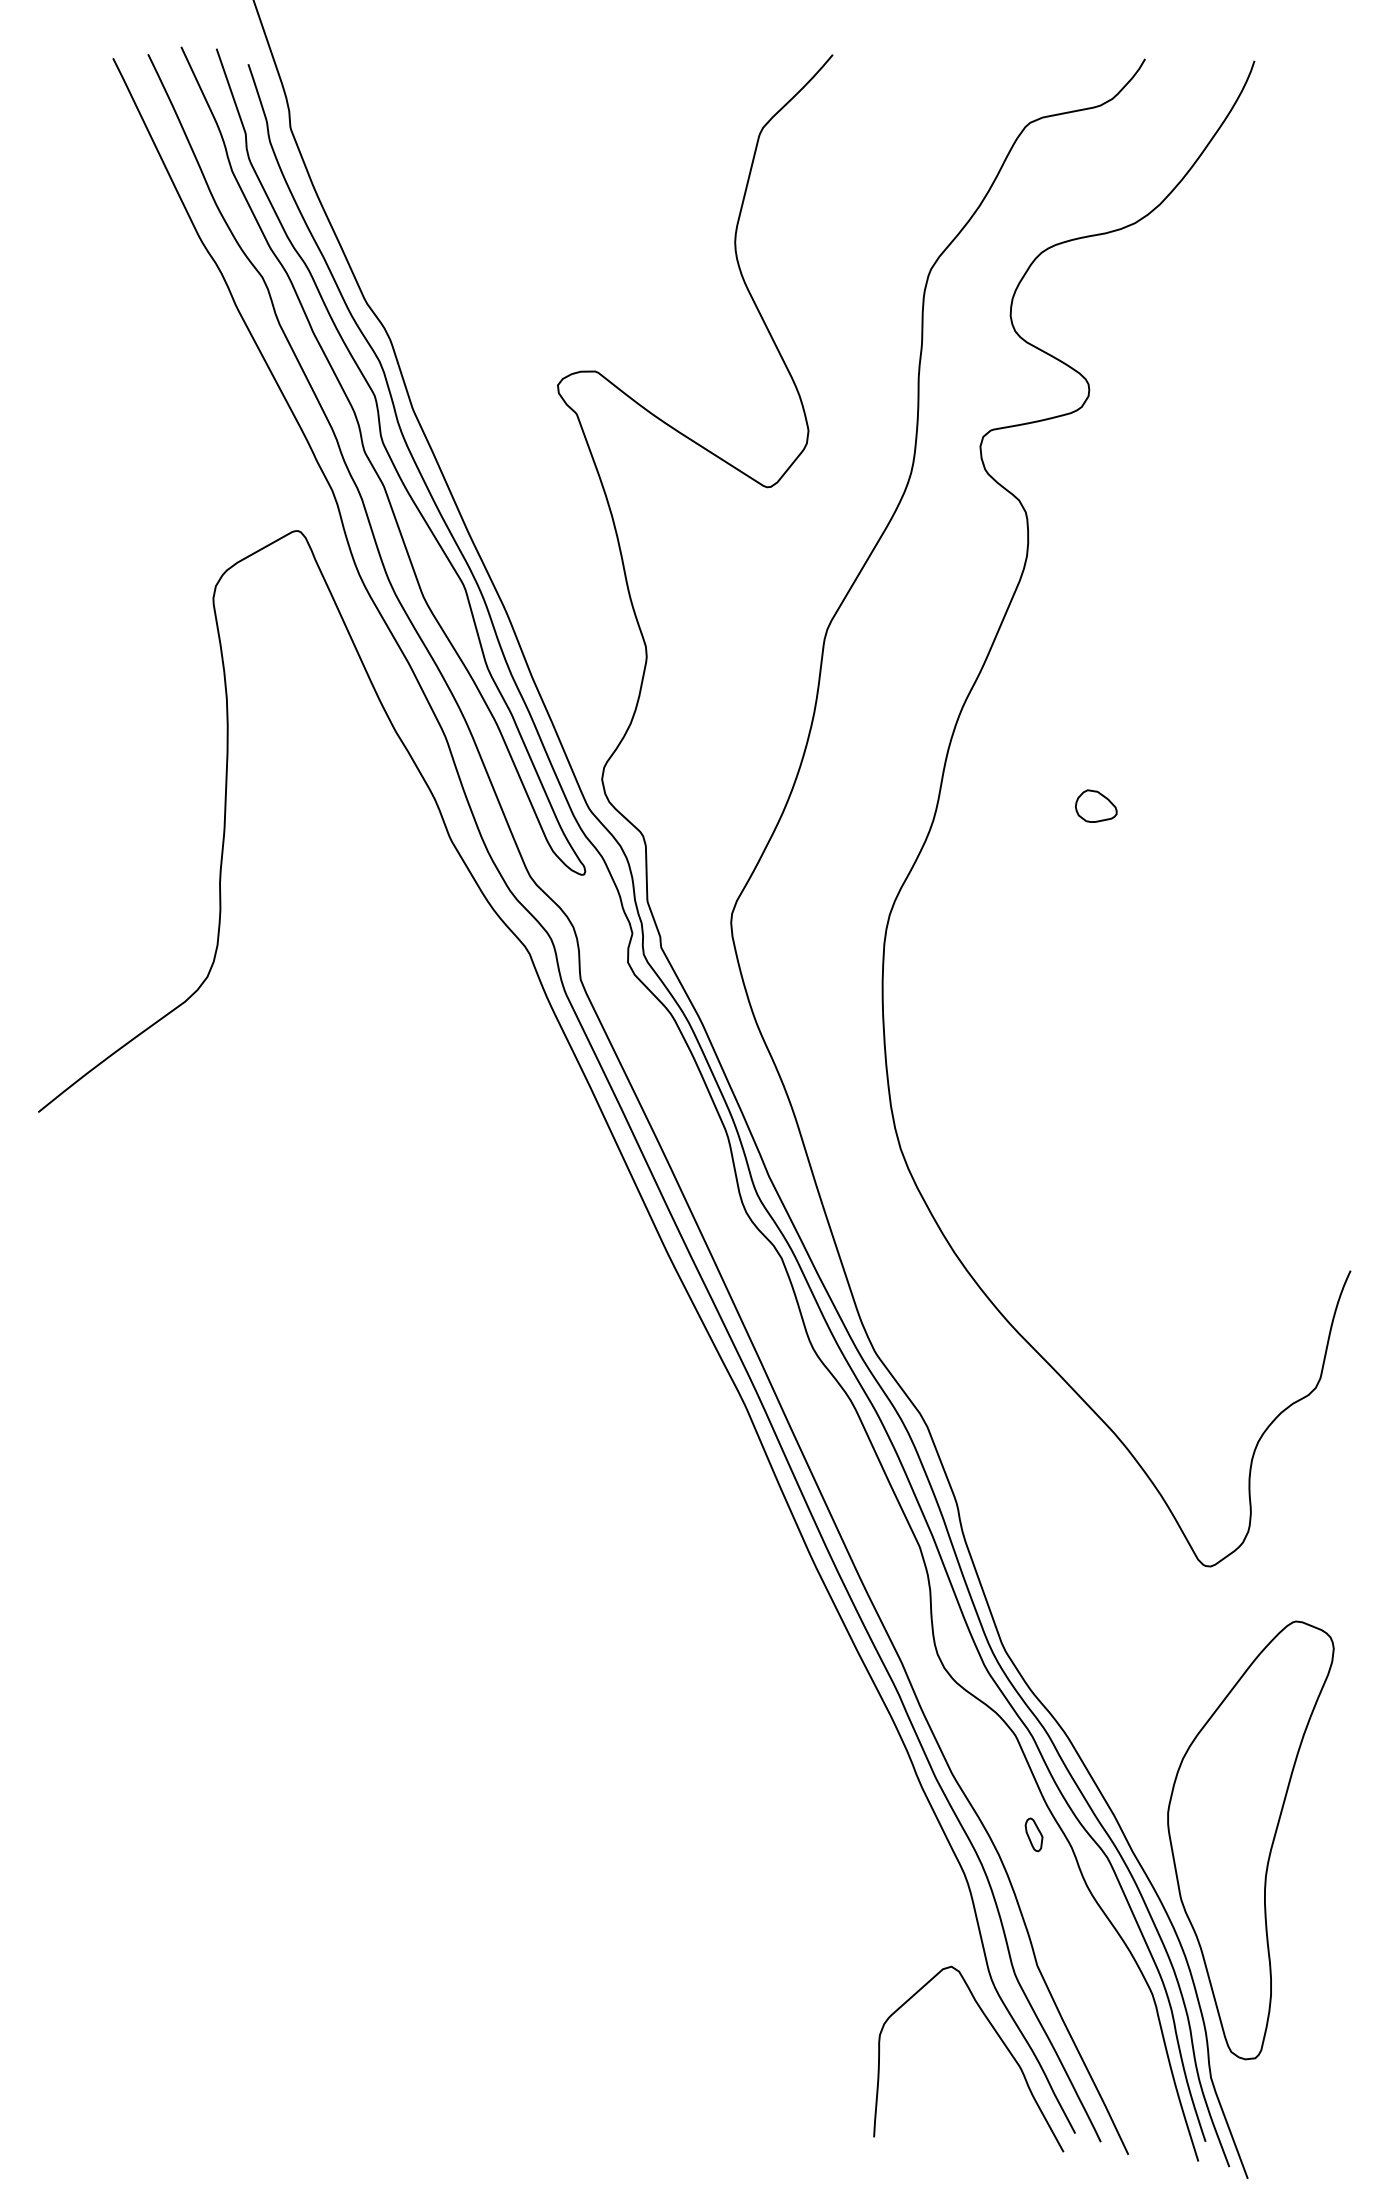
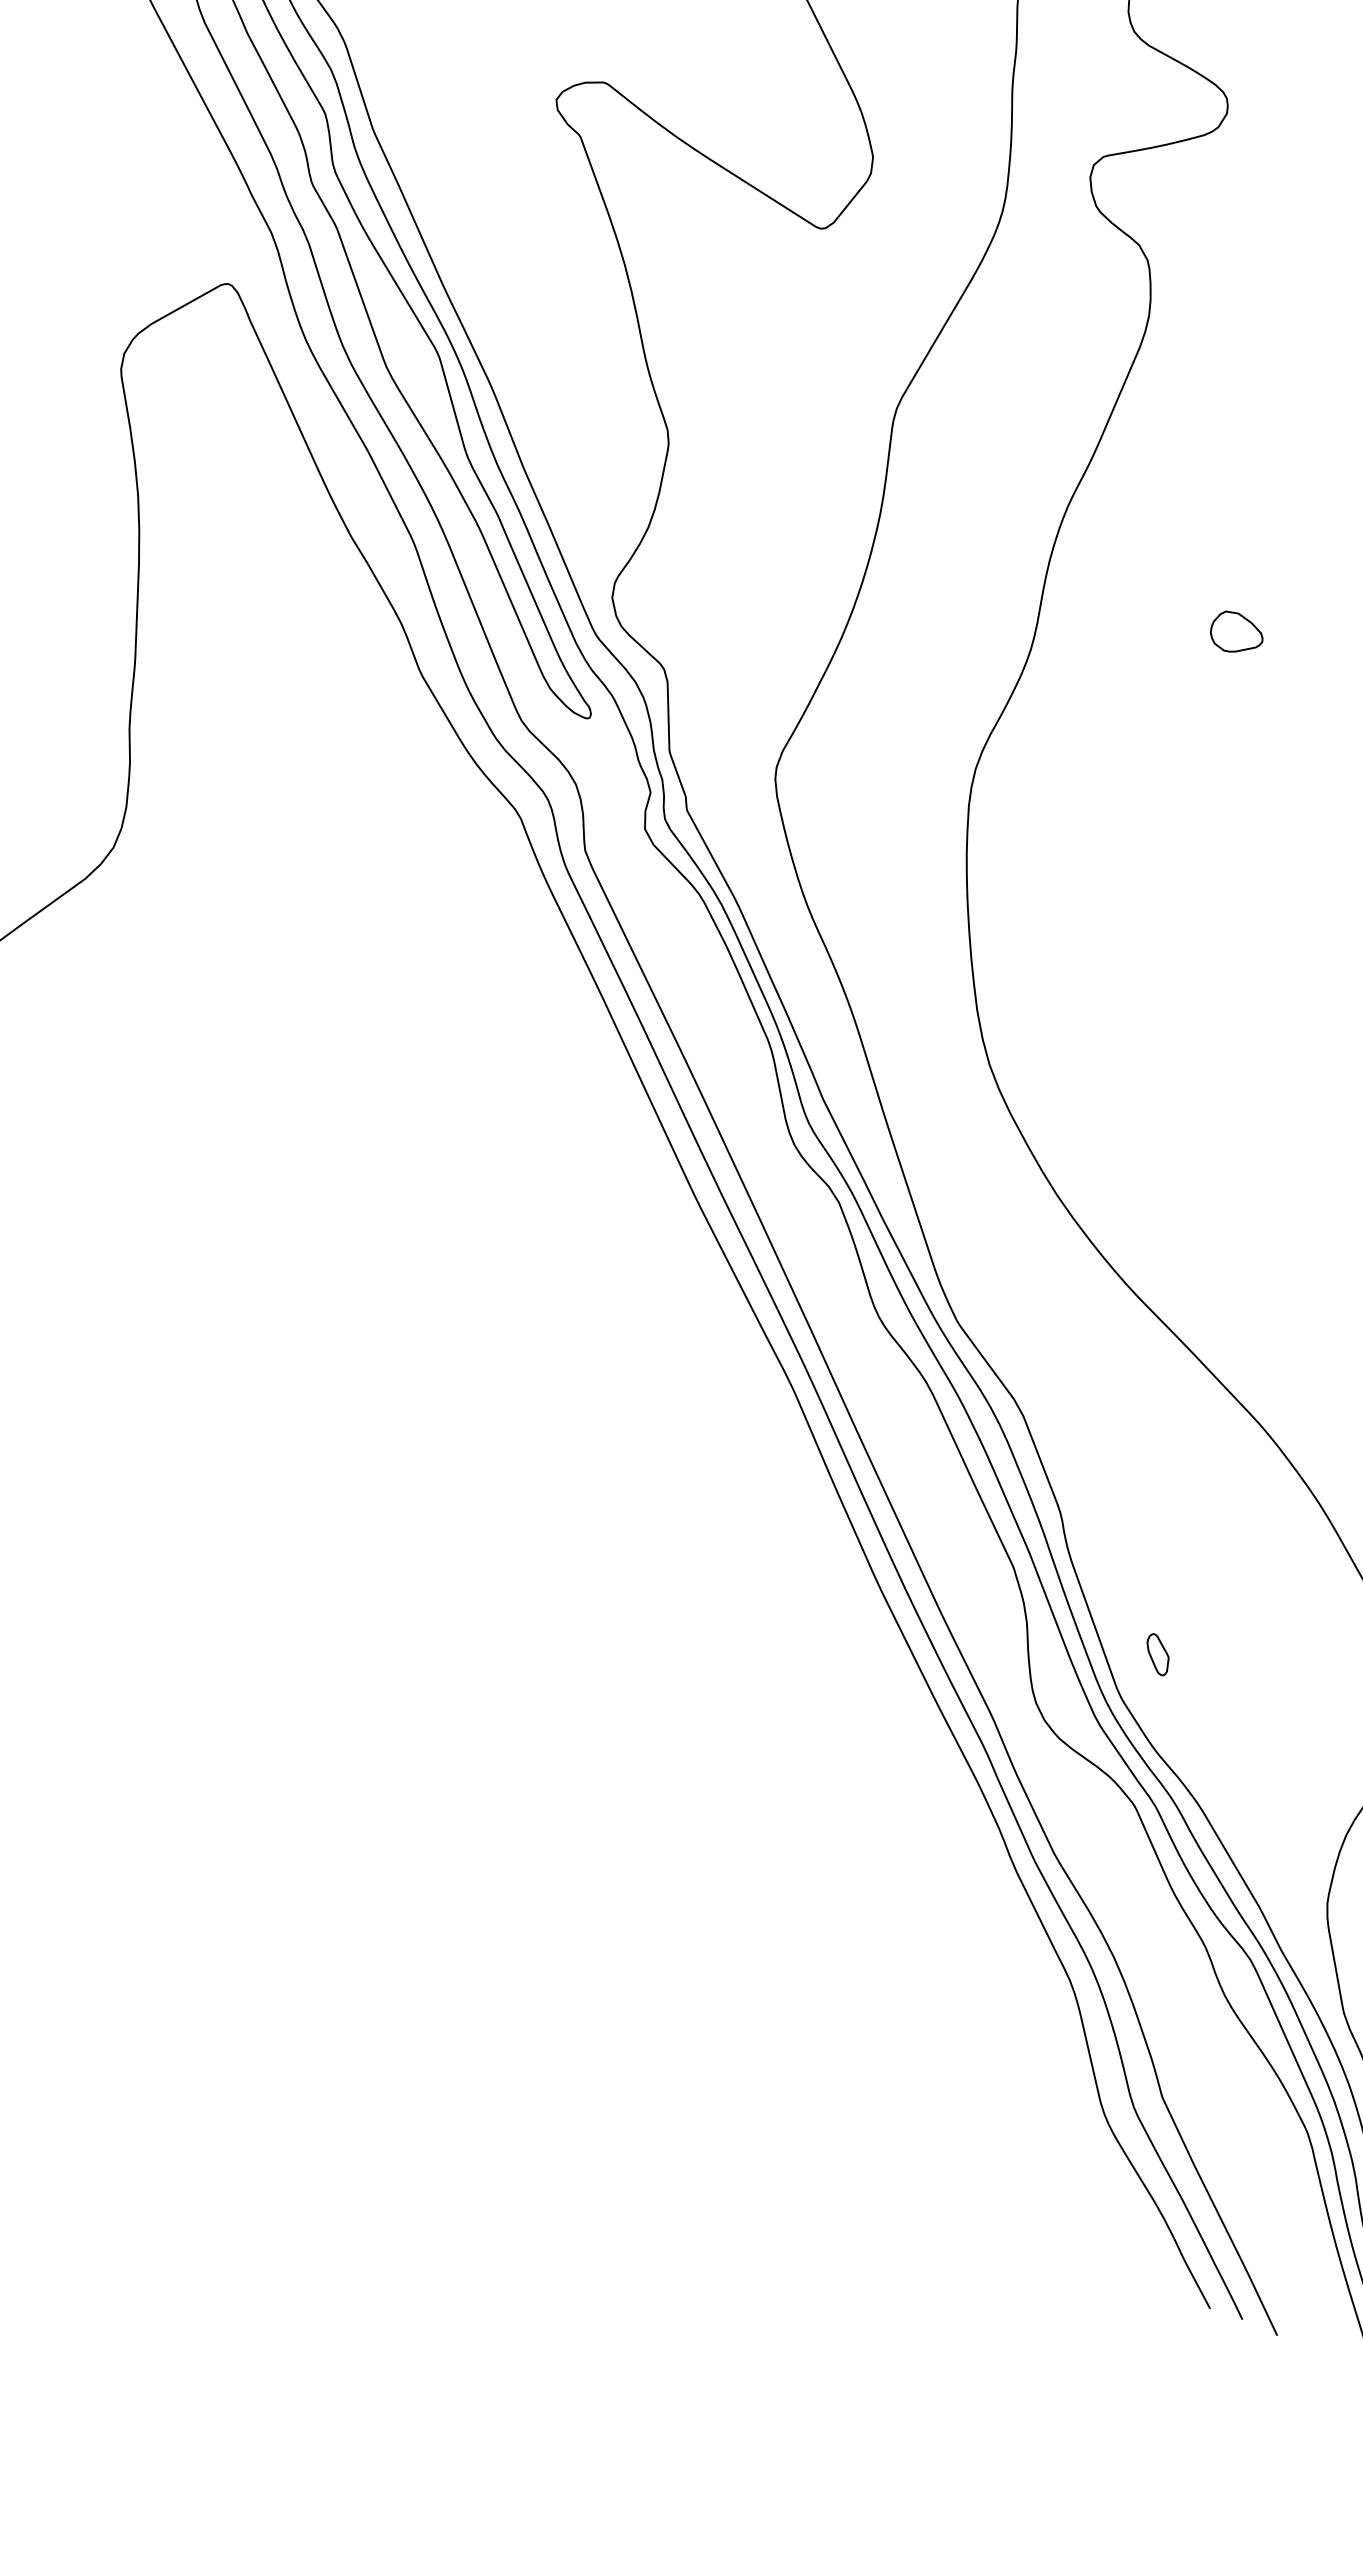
part: (1033, 1834) -> (1157, 1654), moved
curve: (998, 2037) -> (1113, 2187), removed

